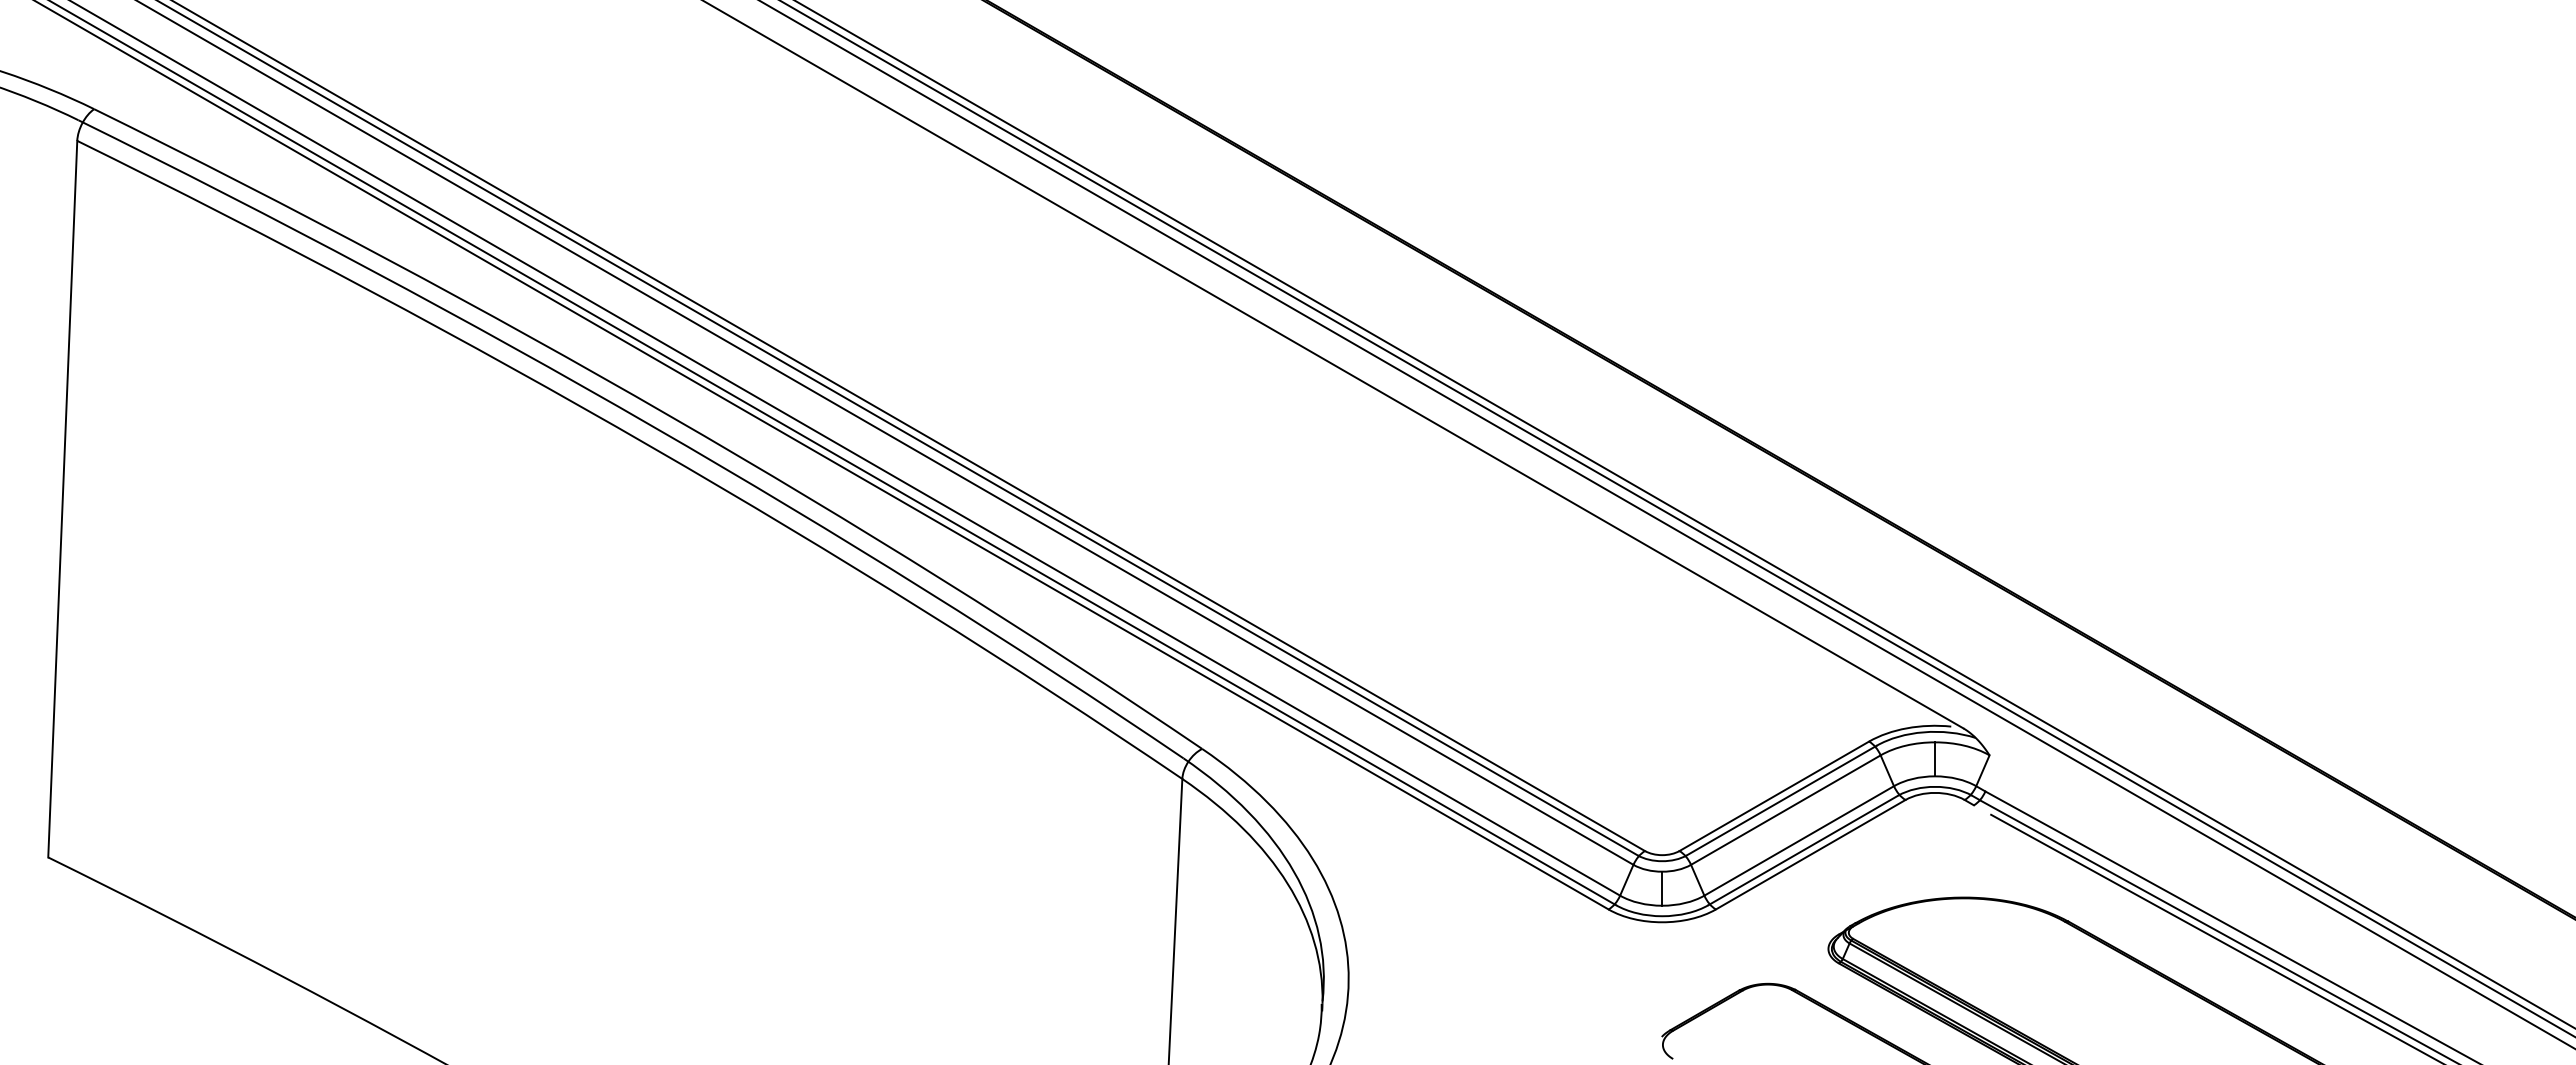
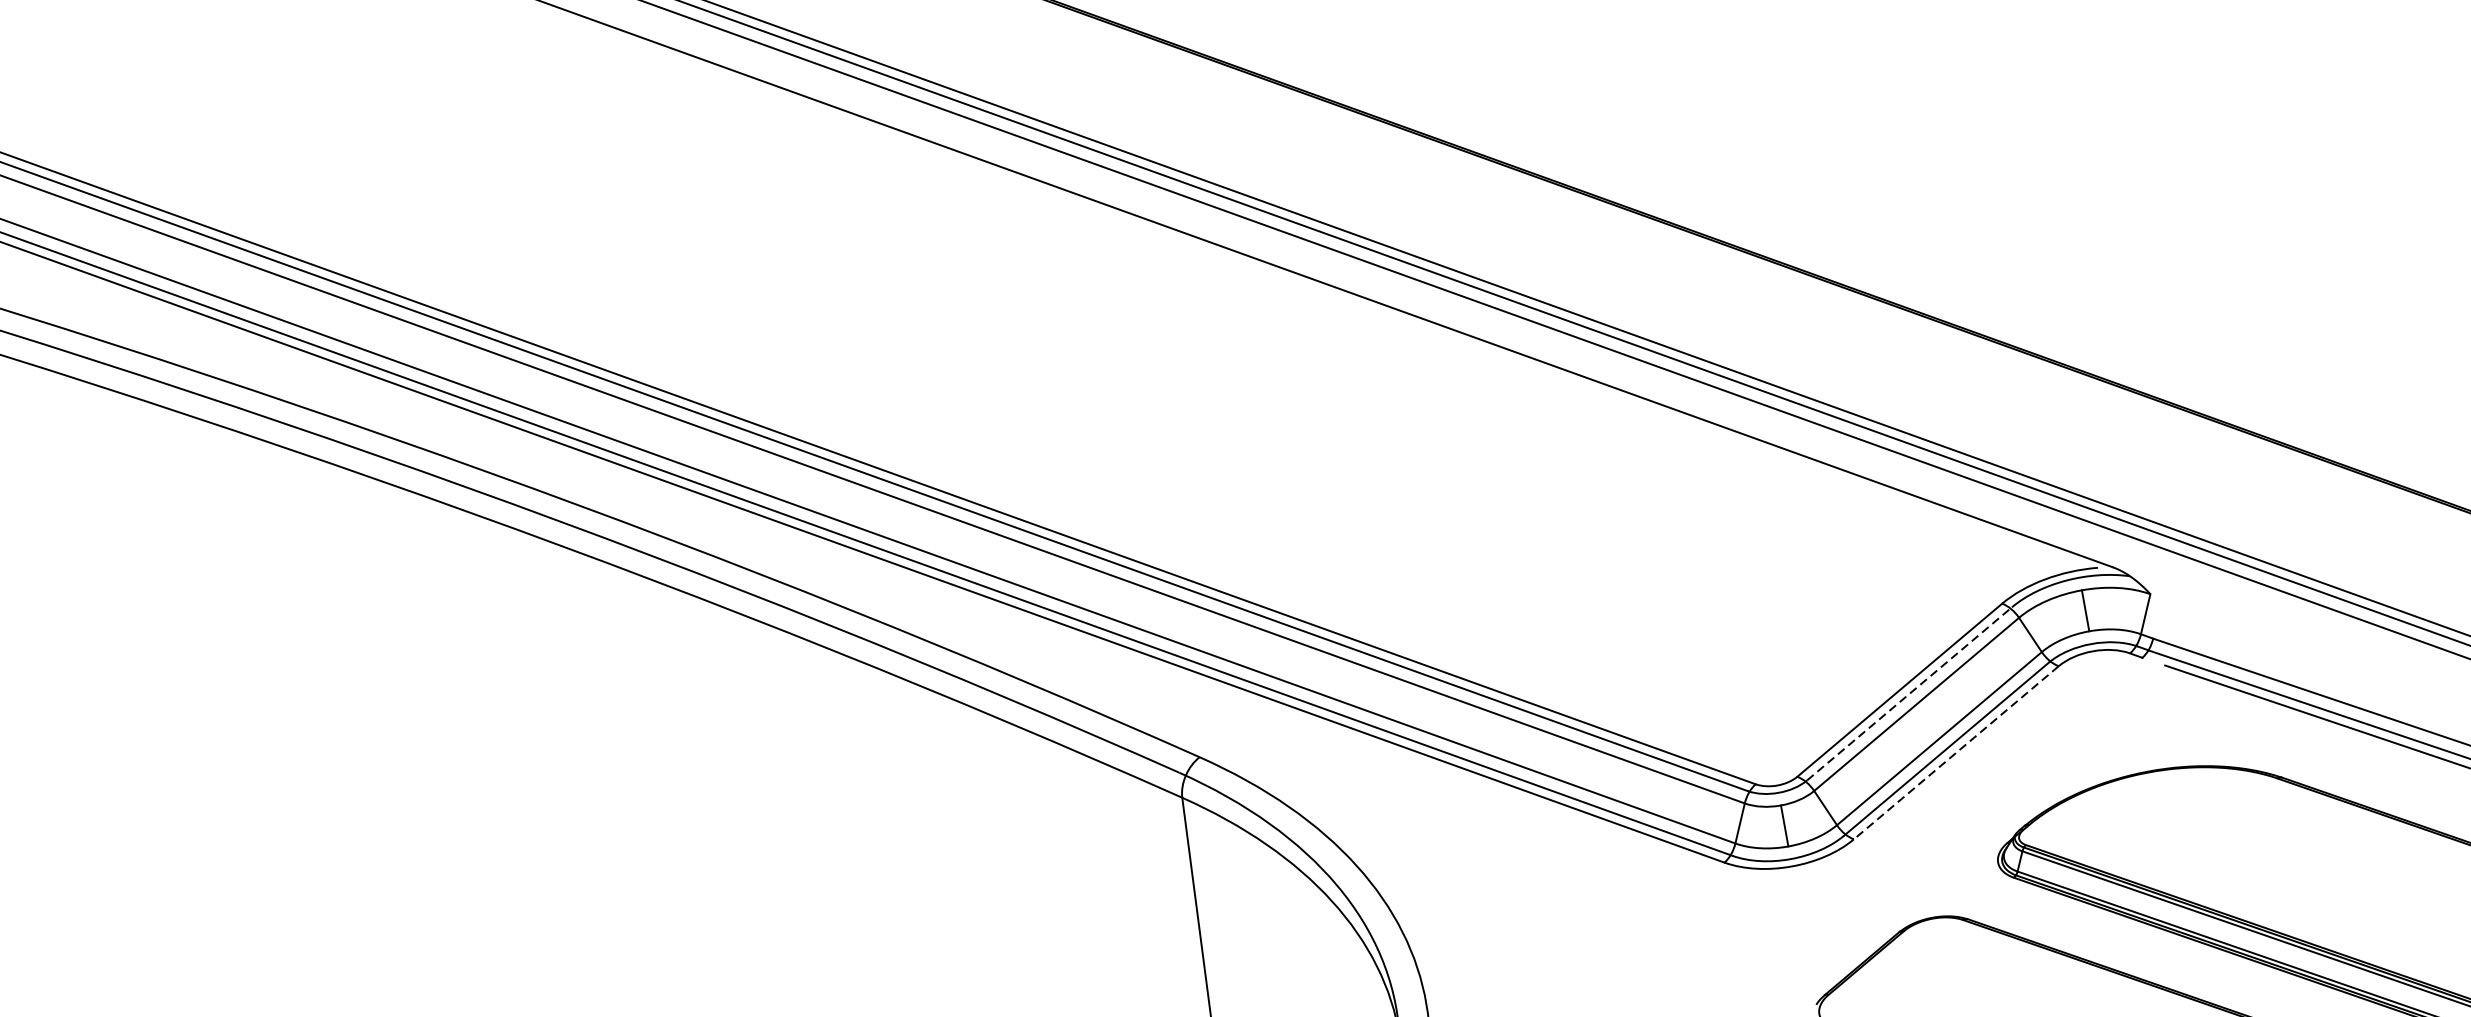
line: (1782, 800) -> (1910, 693), solid -> dashed
line: (1810, 854) -> (1955, 752), solid -> dashed

